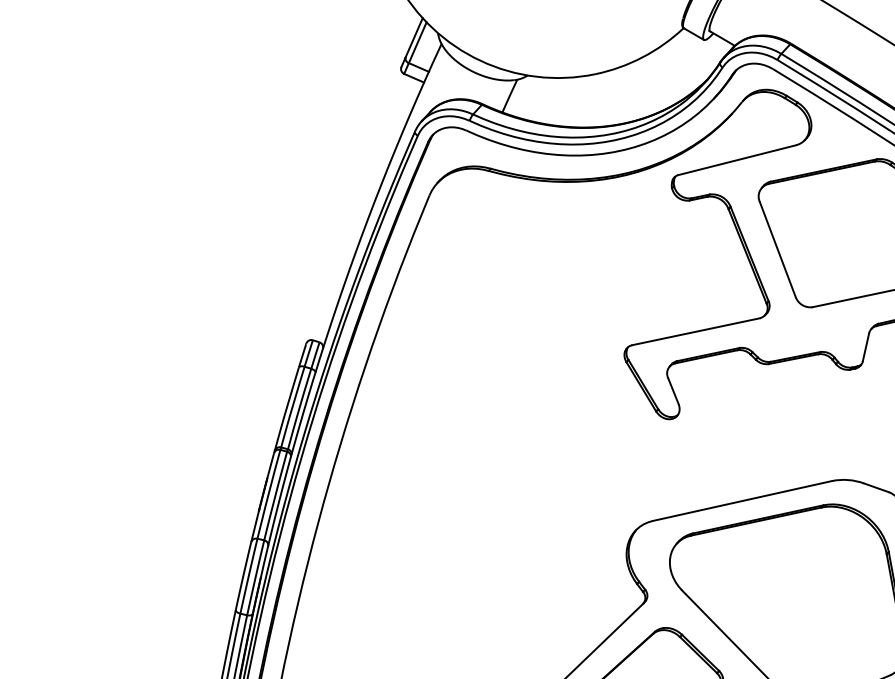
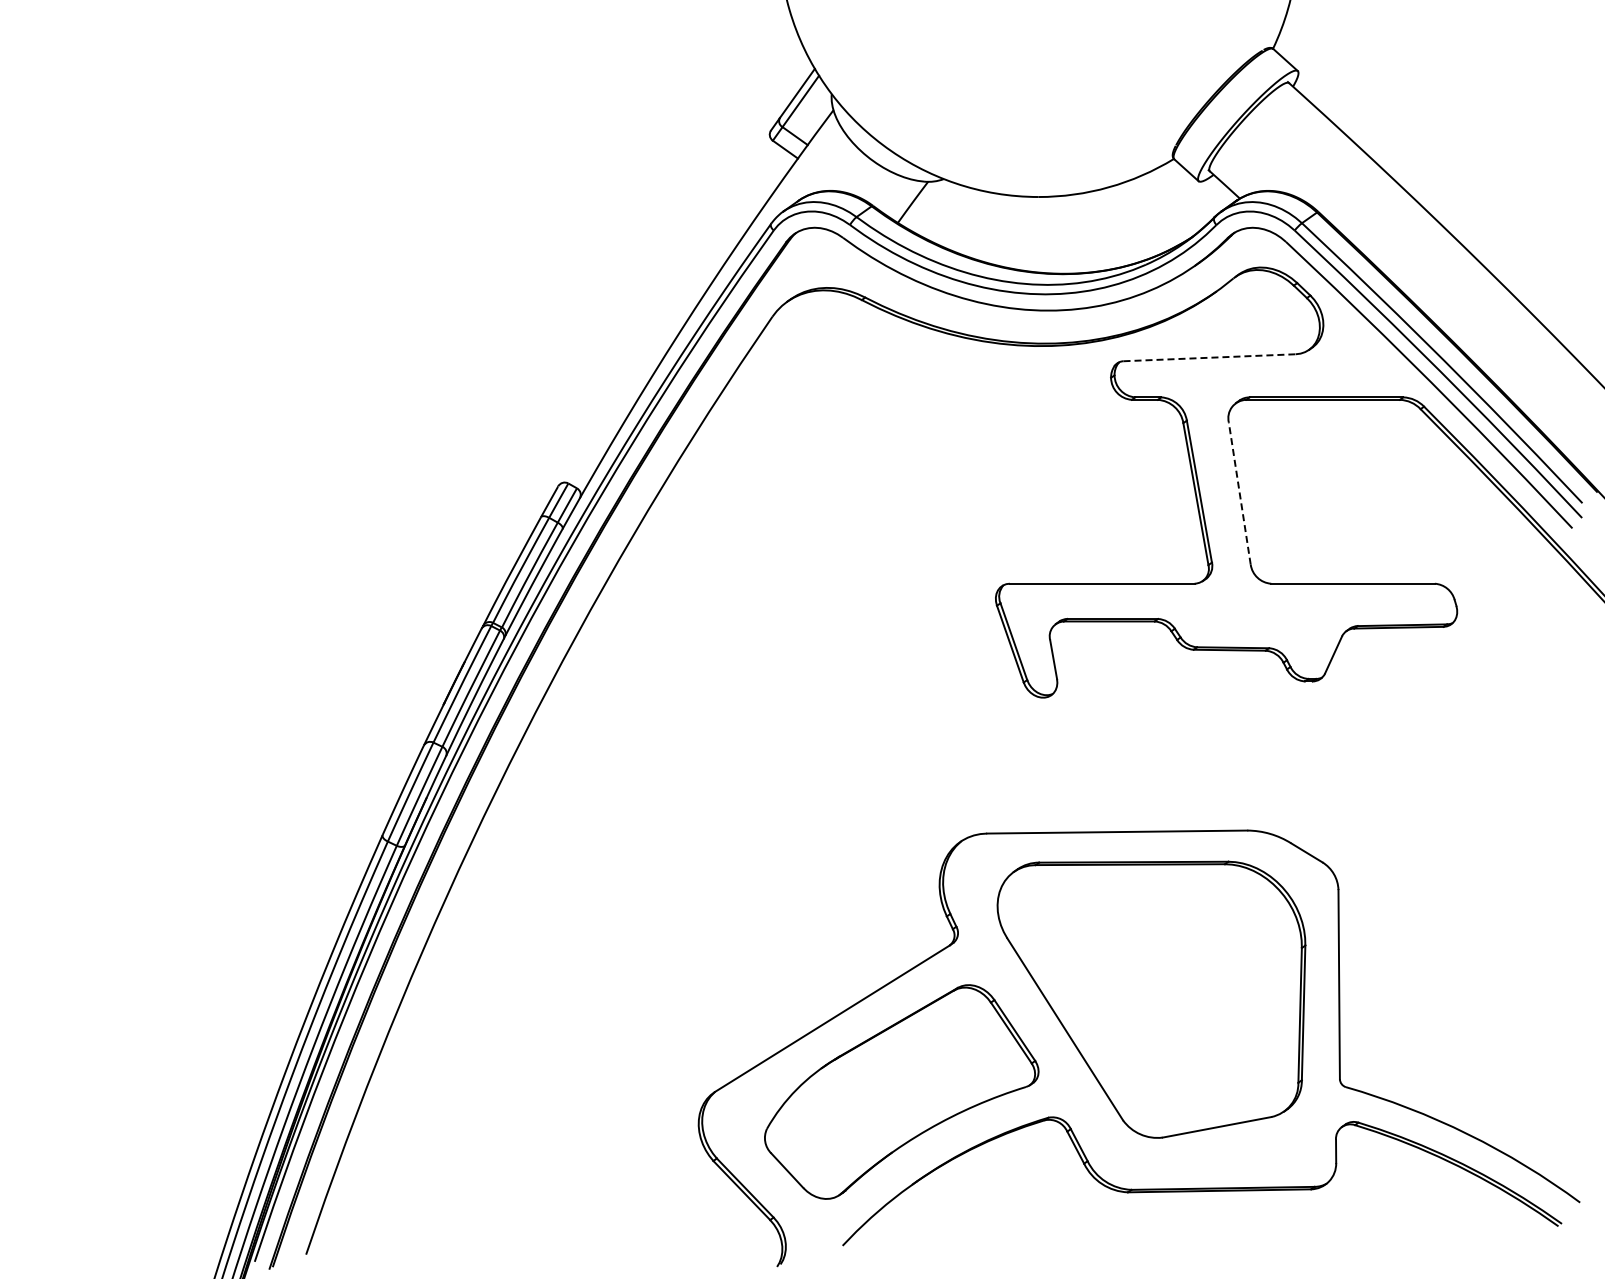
line: (737, 159) -> (1210, 357), solid -> dashed
line: (777, 249) -> (1239, 493), solid -> dashed

